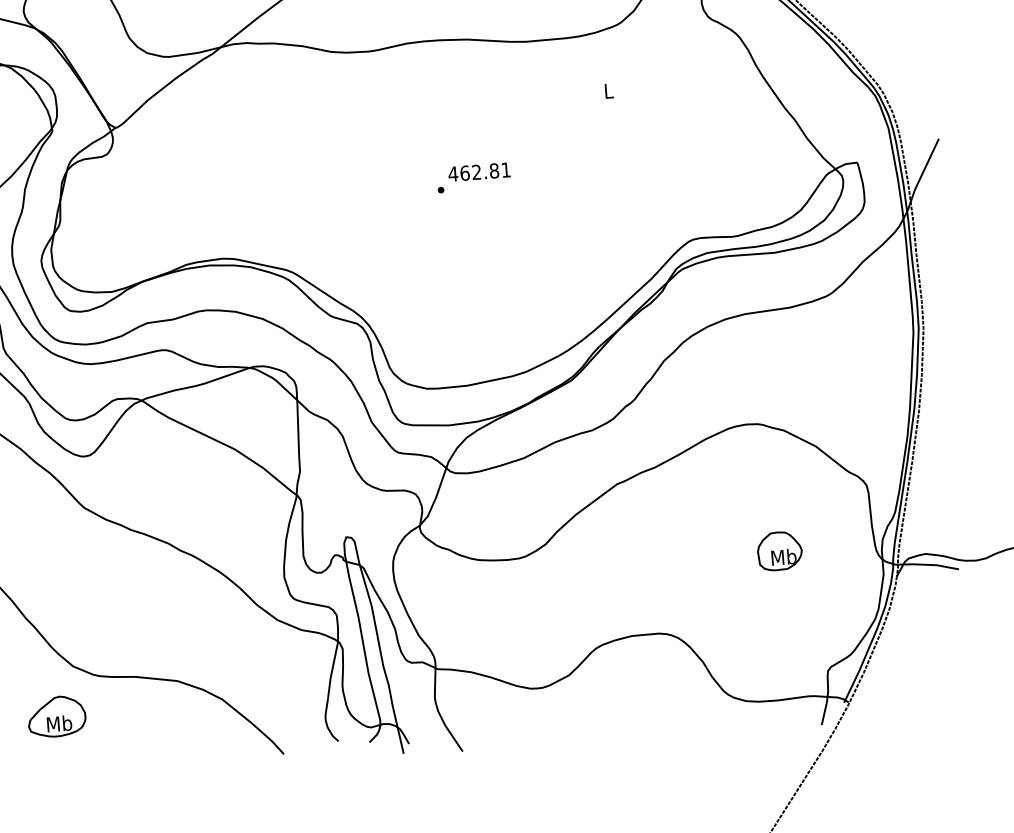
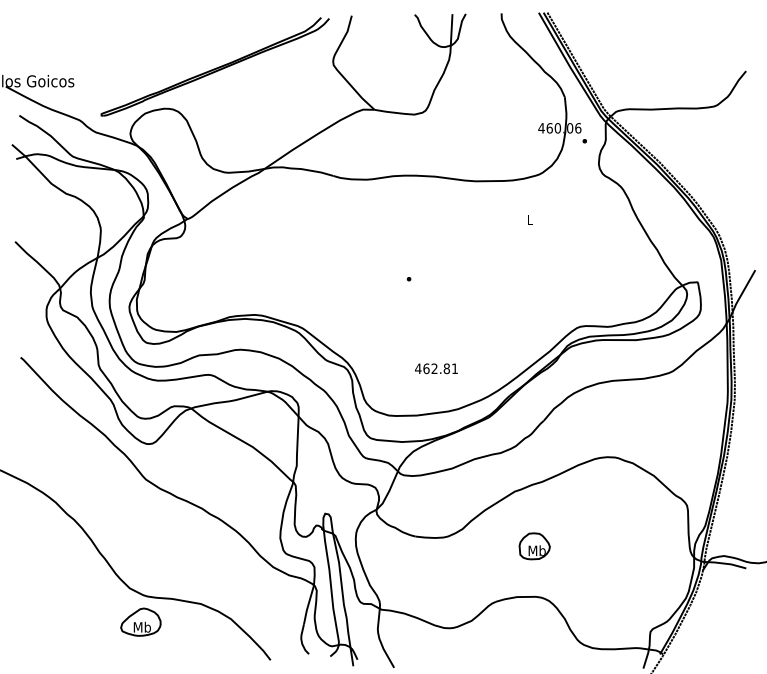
text: (479, 171) -> (436, 368), moved
part: (779, 551) -> (534, 546), moved
part: (56, 715) -> (140, 621), moved

